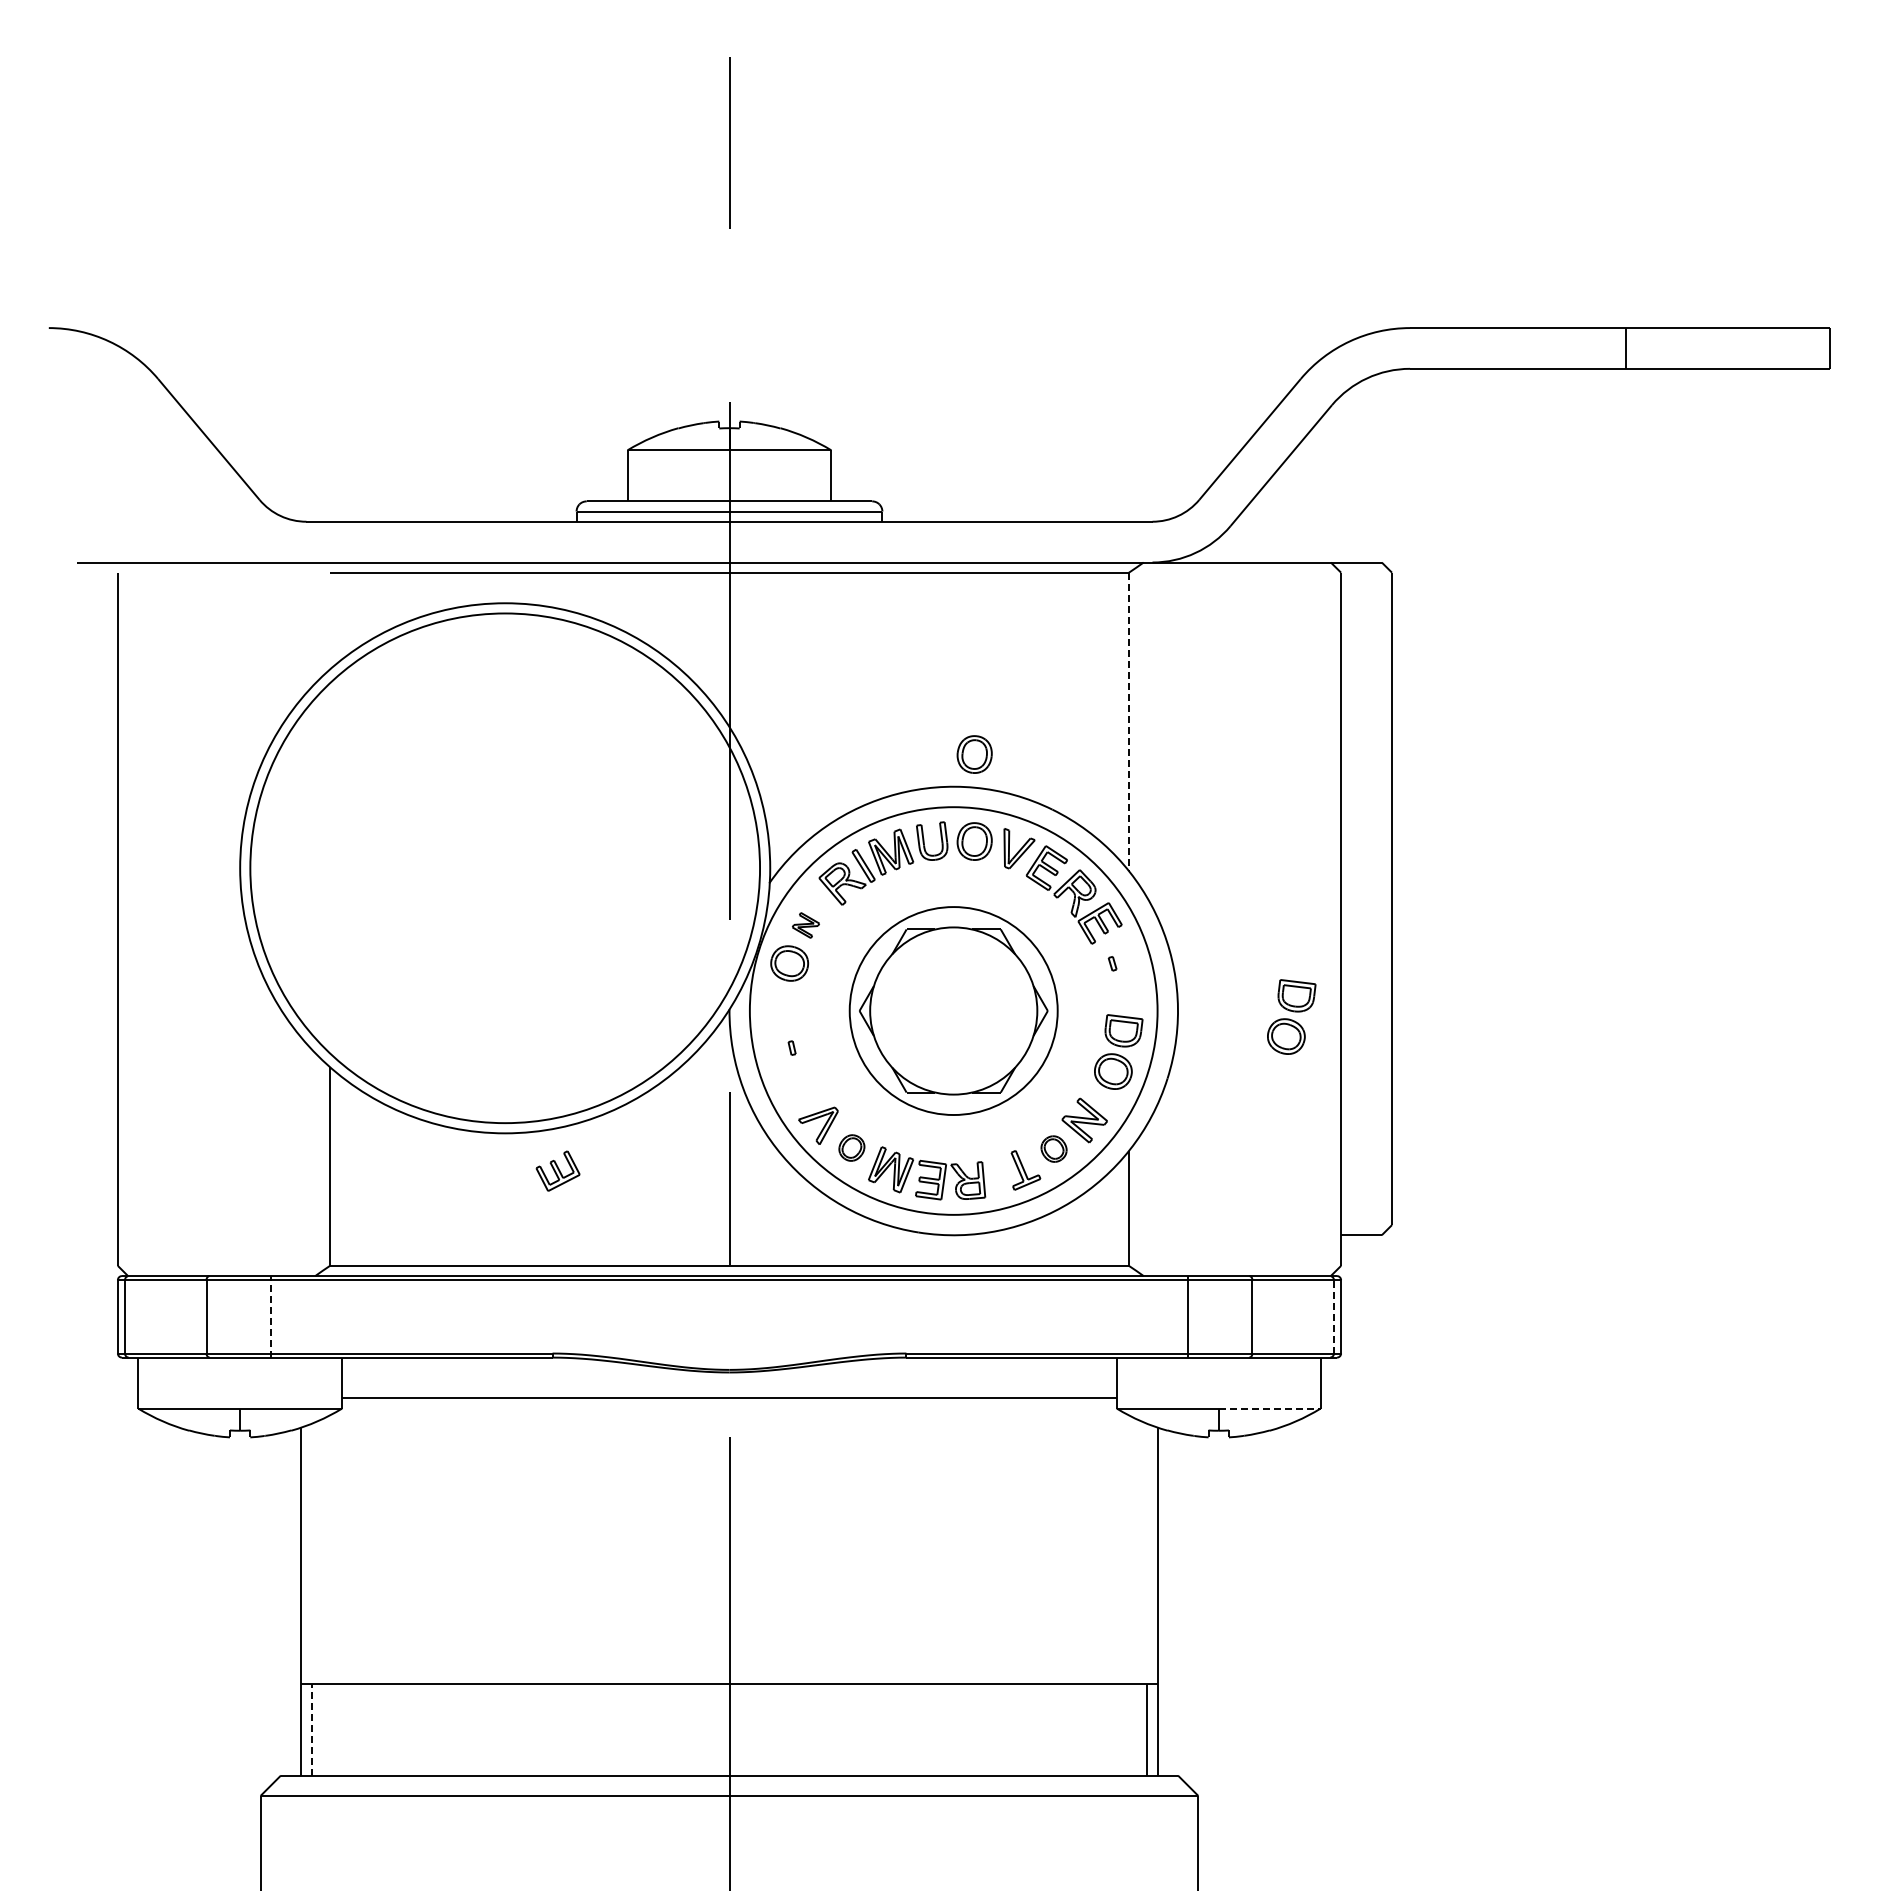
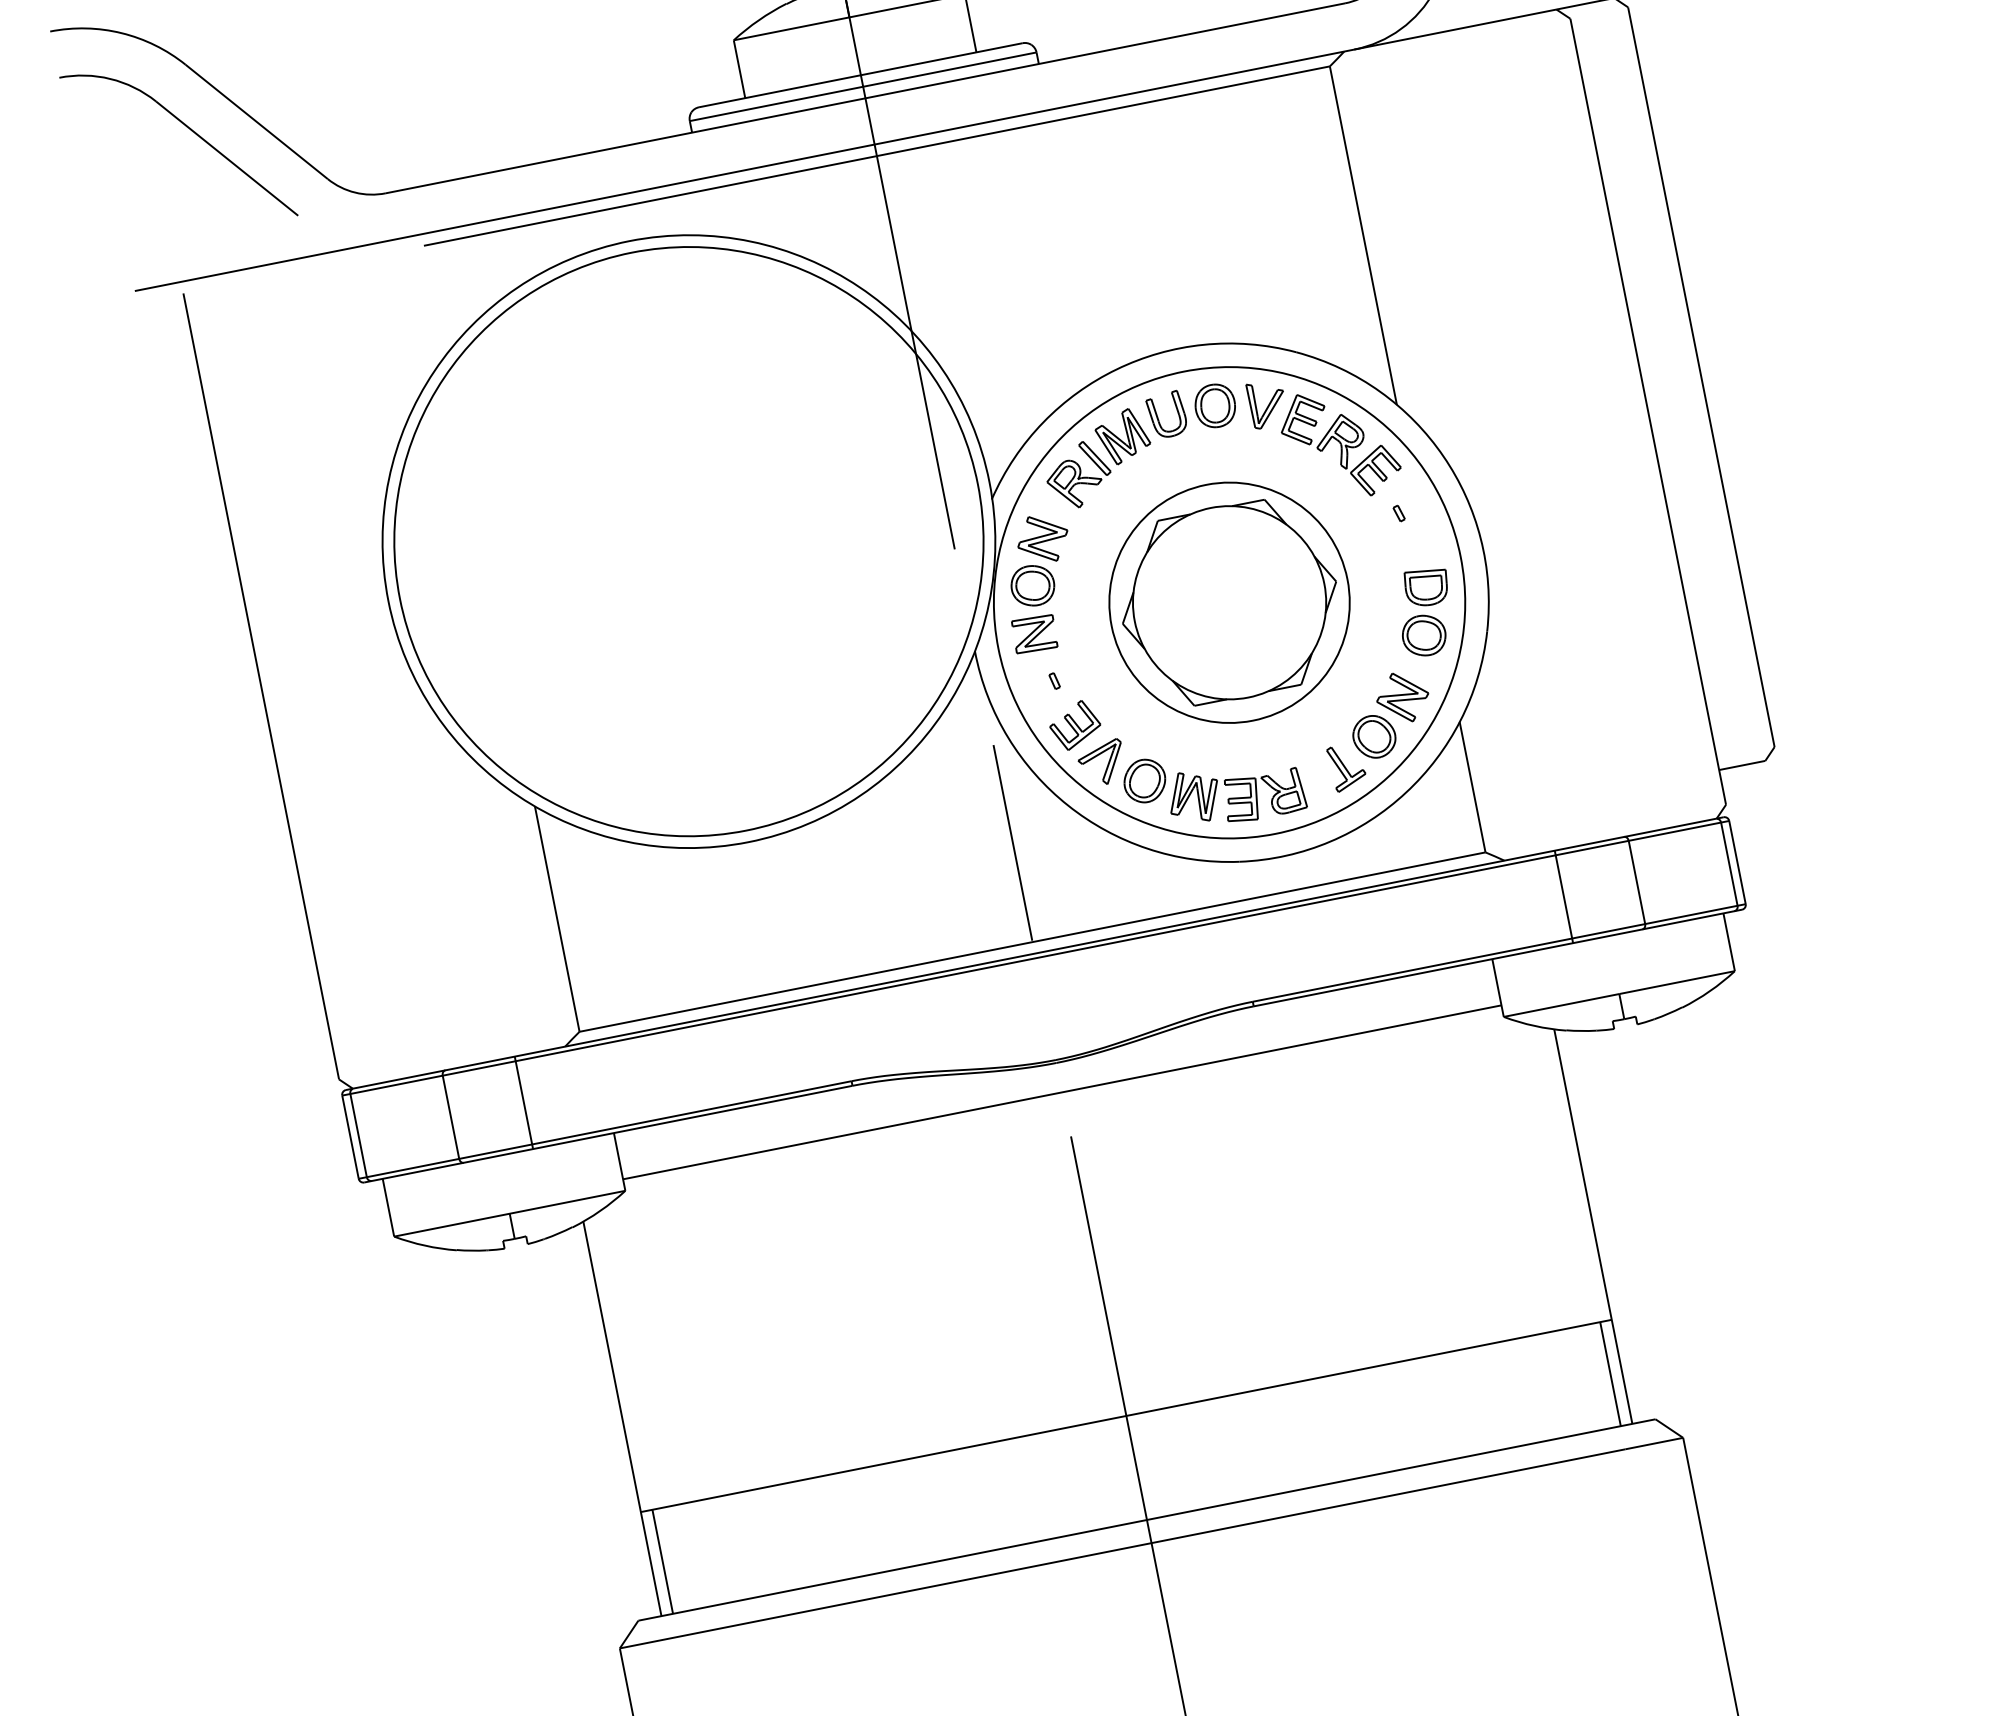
part: (151, 436) -> (190, 131), added
line: (1128, 722) -> (1362, 236), dashed -> solid
part: (974, 754) -> (1195, 307), removed
part: (805, 925) -> (1042, 539), size x1.67
part: (782, 1004) -> (1033, 633), added
part: (1291, 1016) -> (1613, 533), removed
part: (851, 1147) -> (1144, 780), size x1.43
part: (1053, 1148) -> (1373, 736), size x1.43
part: (557, 1170) -> (1074, 724), moved
line: (270, 1316) -> (523, 1102), dashed -> solid
line: (1333, 1316) -> (1728, 863), dashed -> solid
line: (1269, 1408) -> (1676, 982), dashed -> solid
line: (311, 1729) -> (662, 1561), dashed -> solid

